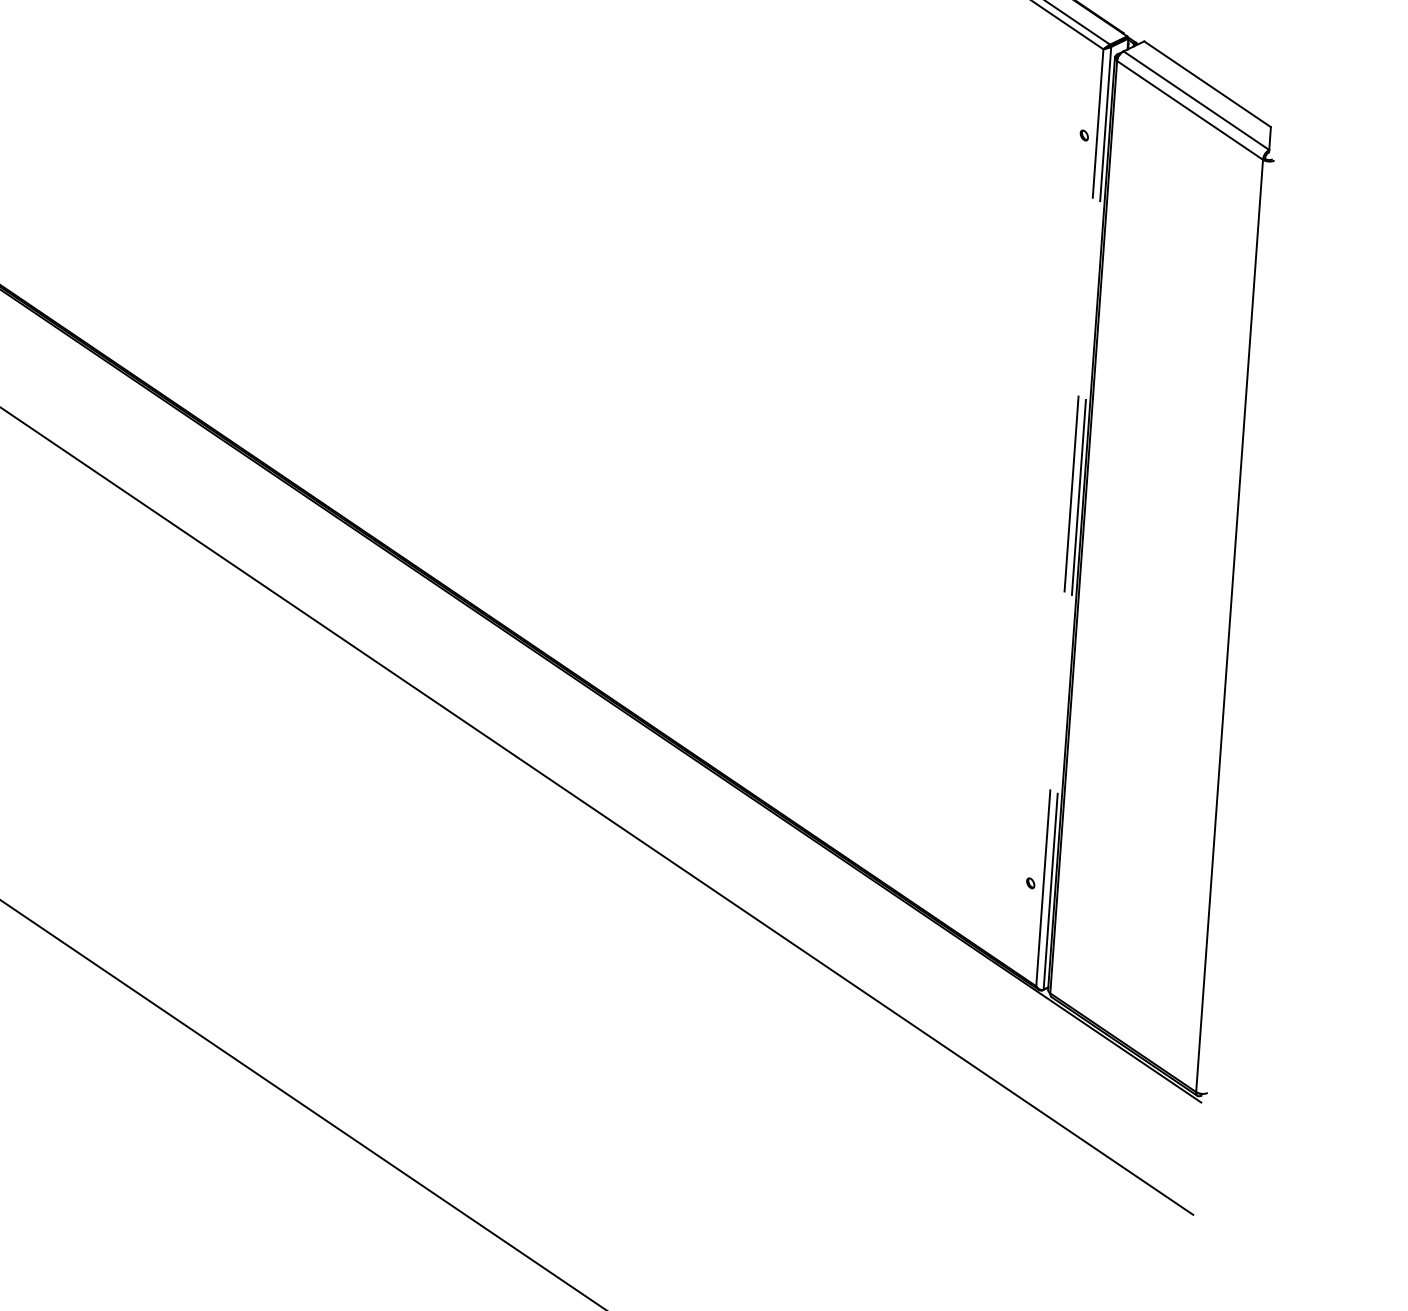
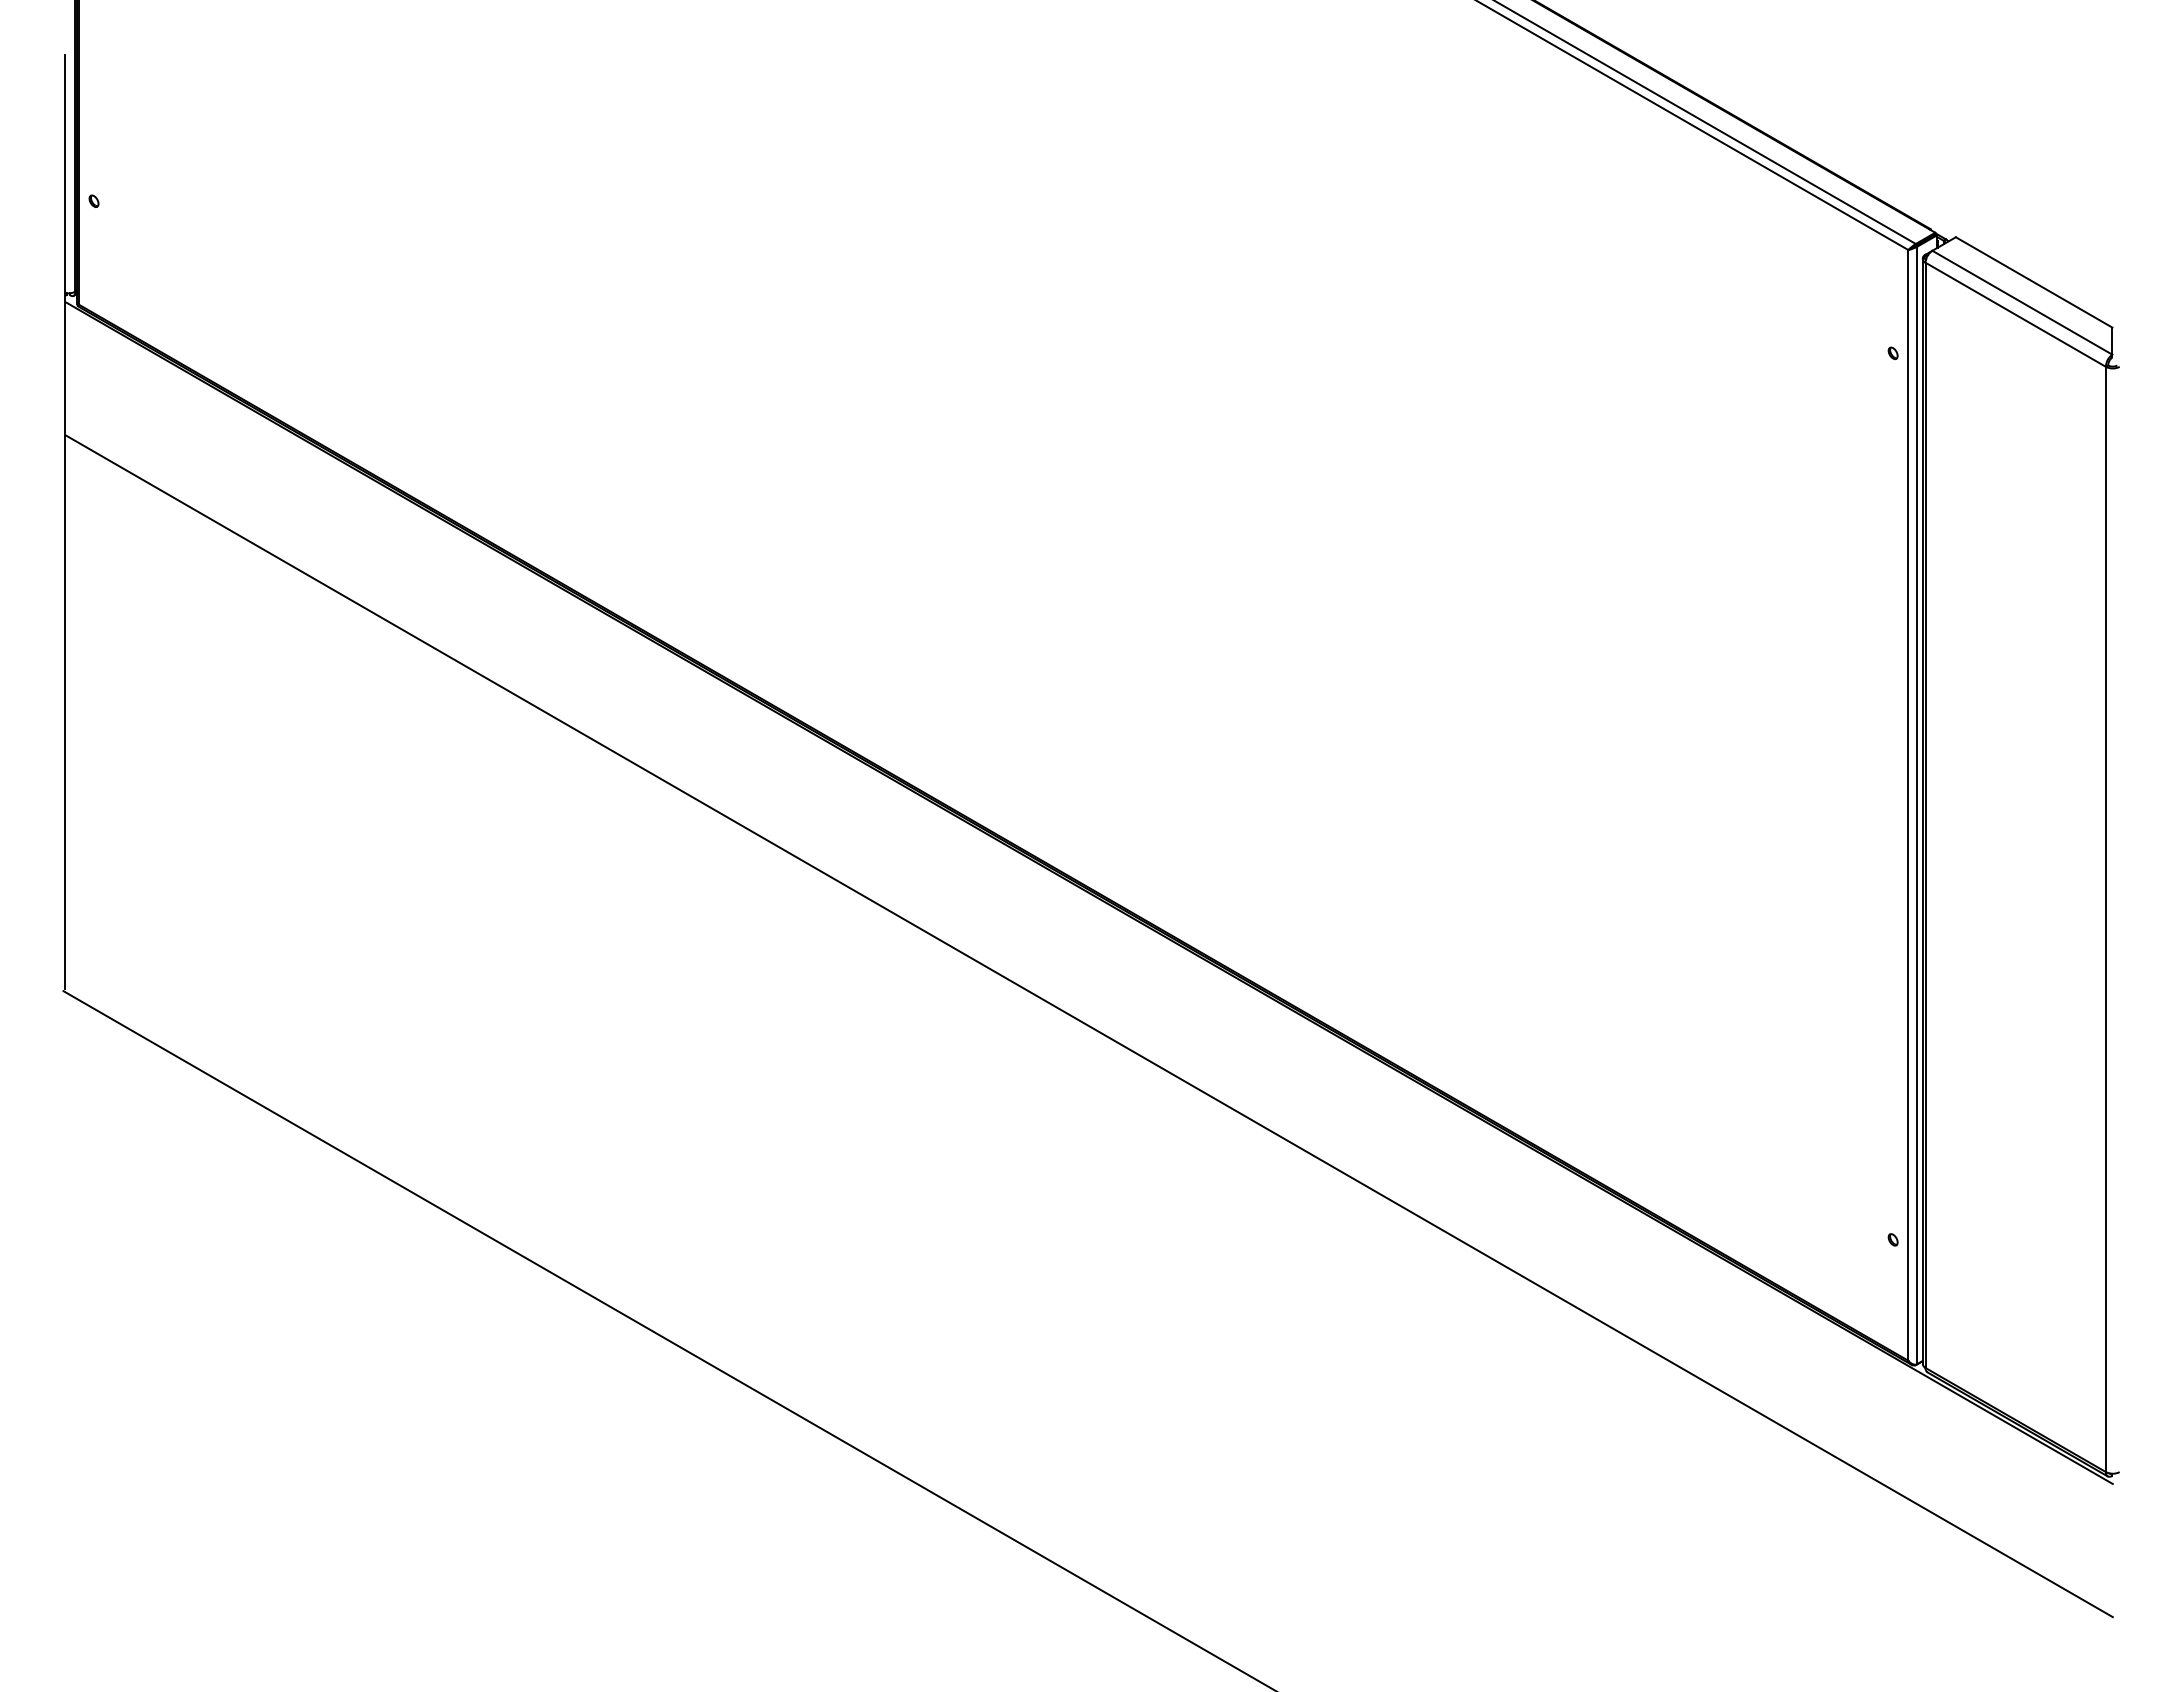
line: (1070, 517) -> (1908, 804), dashed -> solid
line: (1077, 518) -> (1917, 805), dashed -> solid

